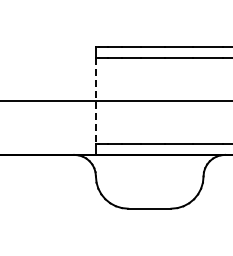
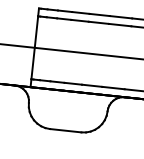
line: (95, 101) -> (34, 48), dashed -> solid

